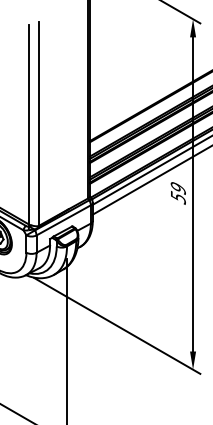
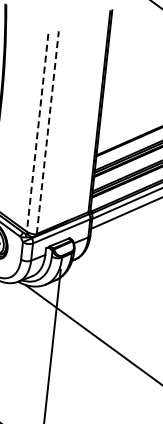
line: (39, 123) -> (48, 132), solid -> dashed
line: (29, 125) -> (37, 133), solid -> dashed

